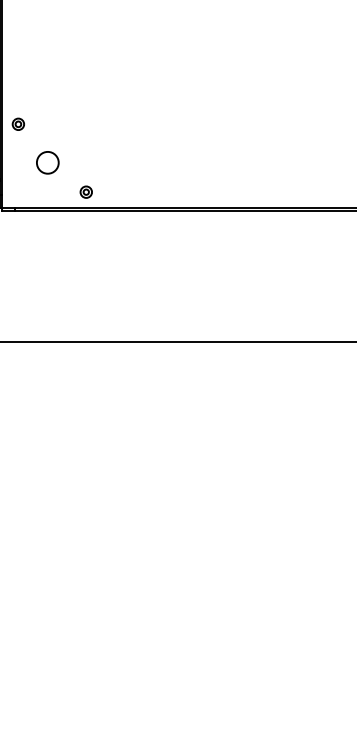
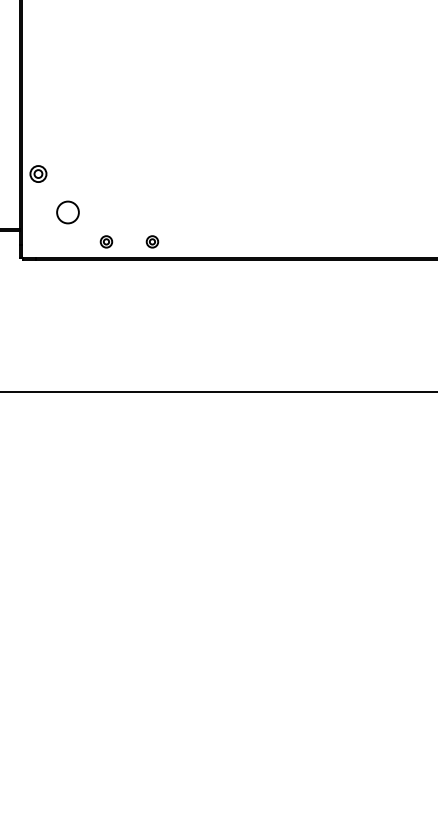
part: (18, 123) -> (38, 173), size x1.4
part: (132, 191) -> (152, 241), added

